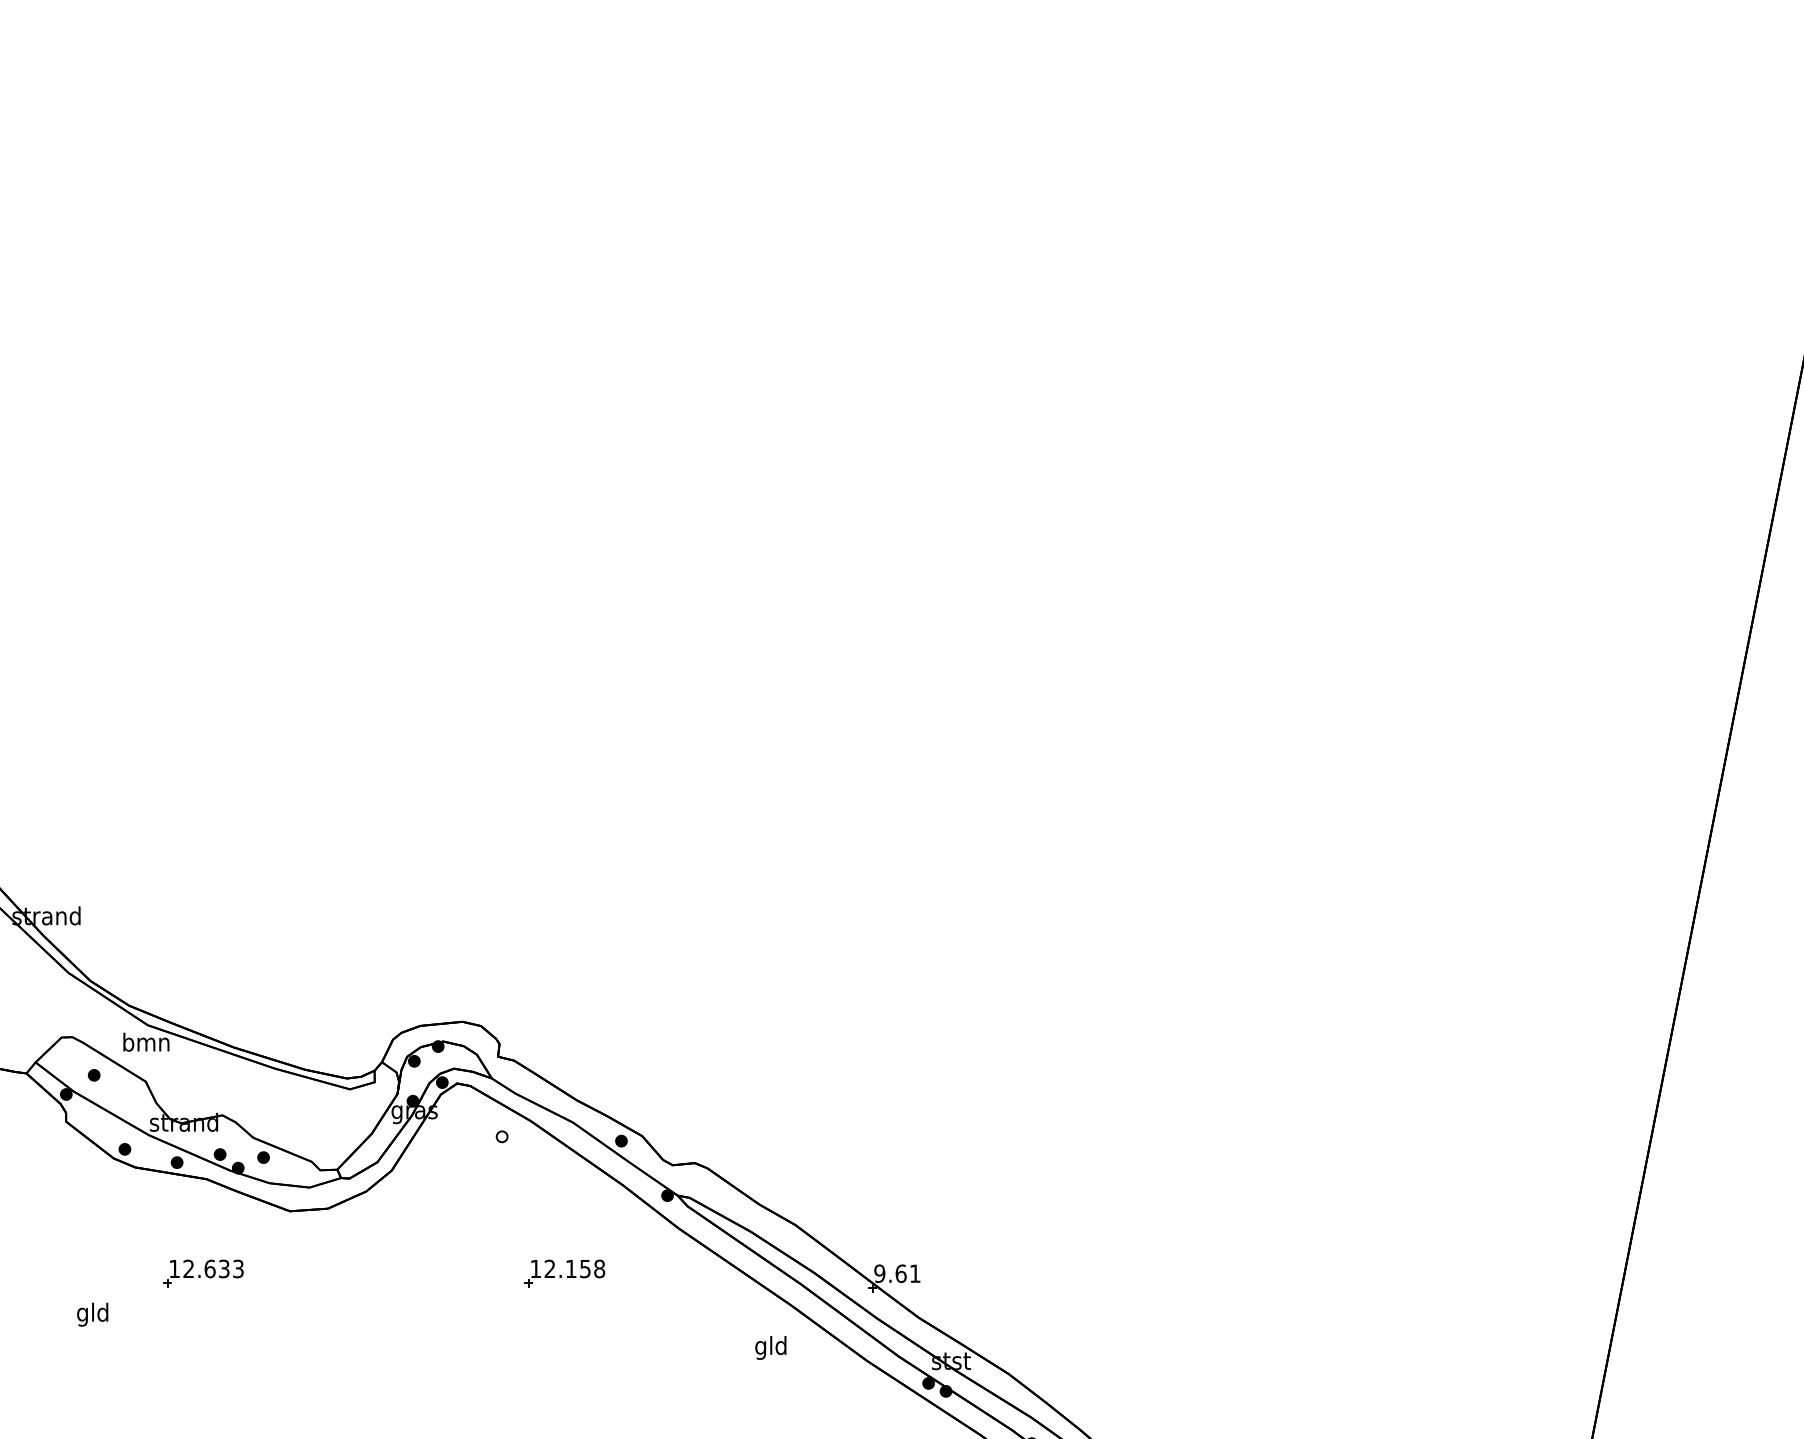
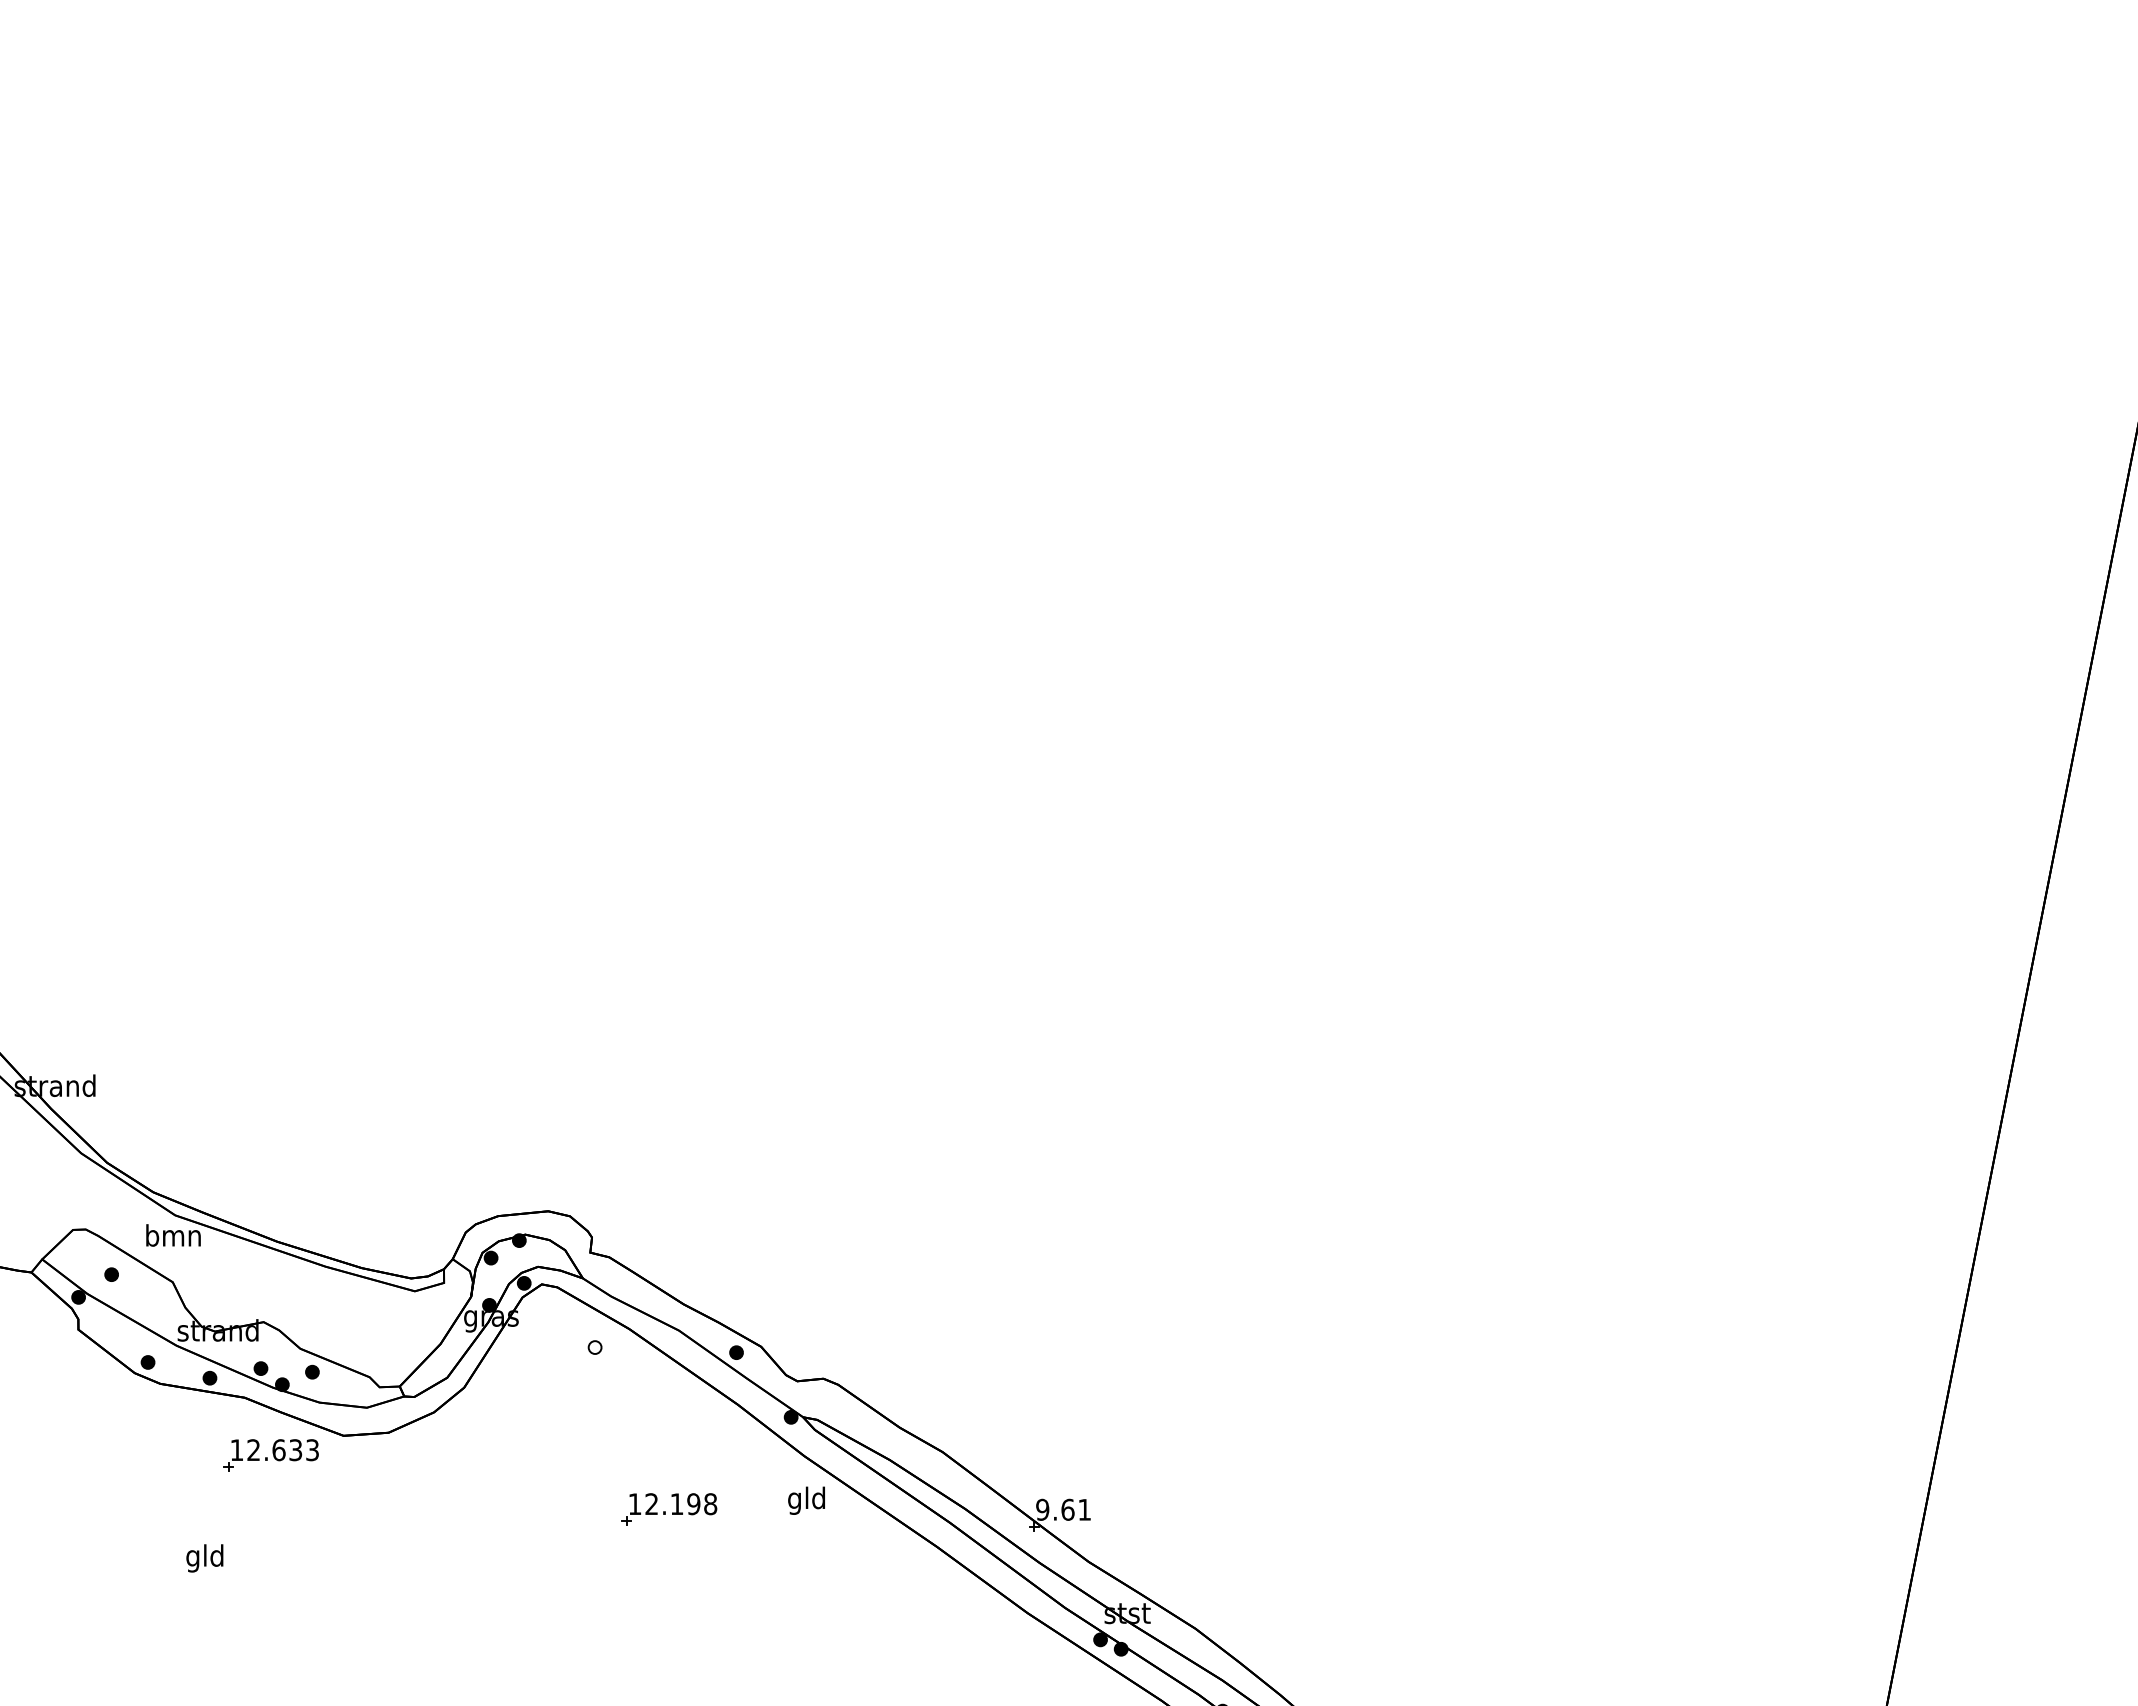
text: (585, 1268) -> (693, 1503), 12.158 -> 12.198
part: (202, 1273) -> (270, 1455), moved
text: (92, 1314) -> (204, 1558), moved
text: (770, 1347) -> (806, 1500), moved

